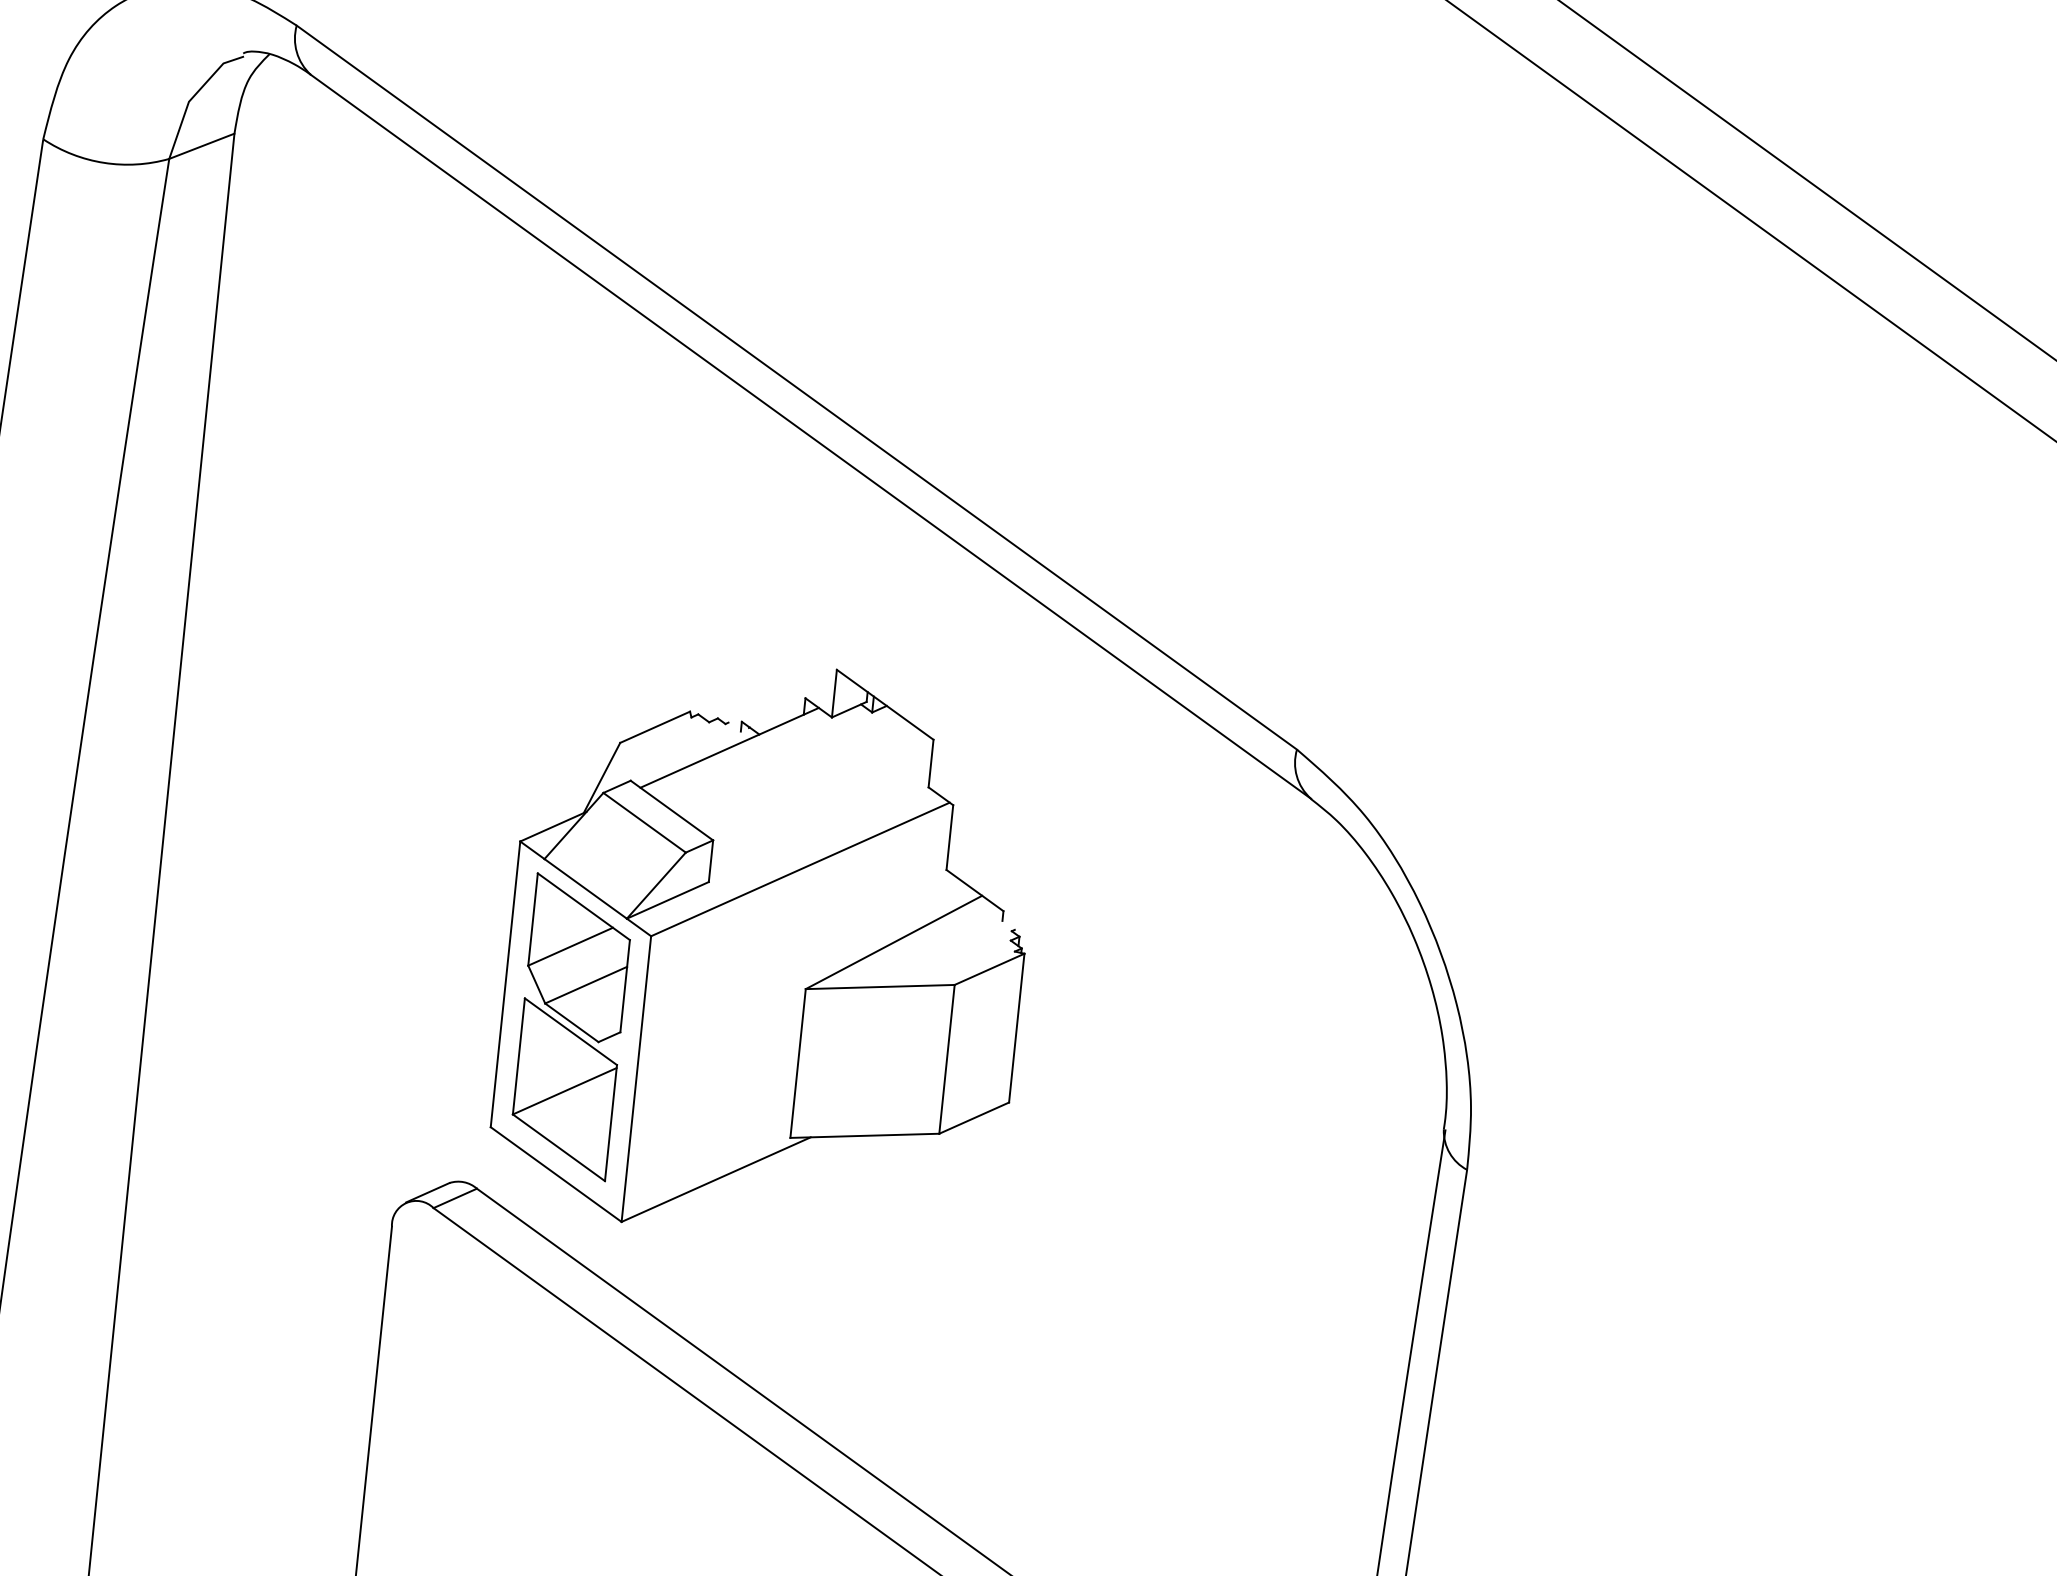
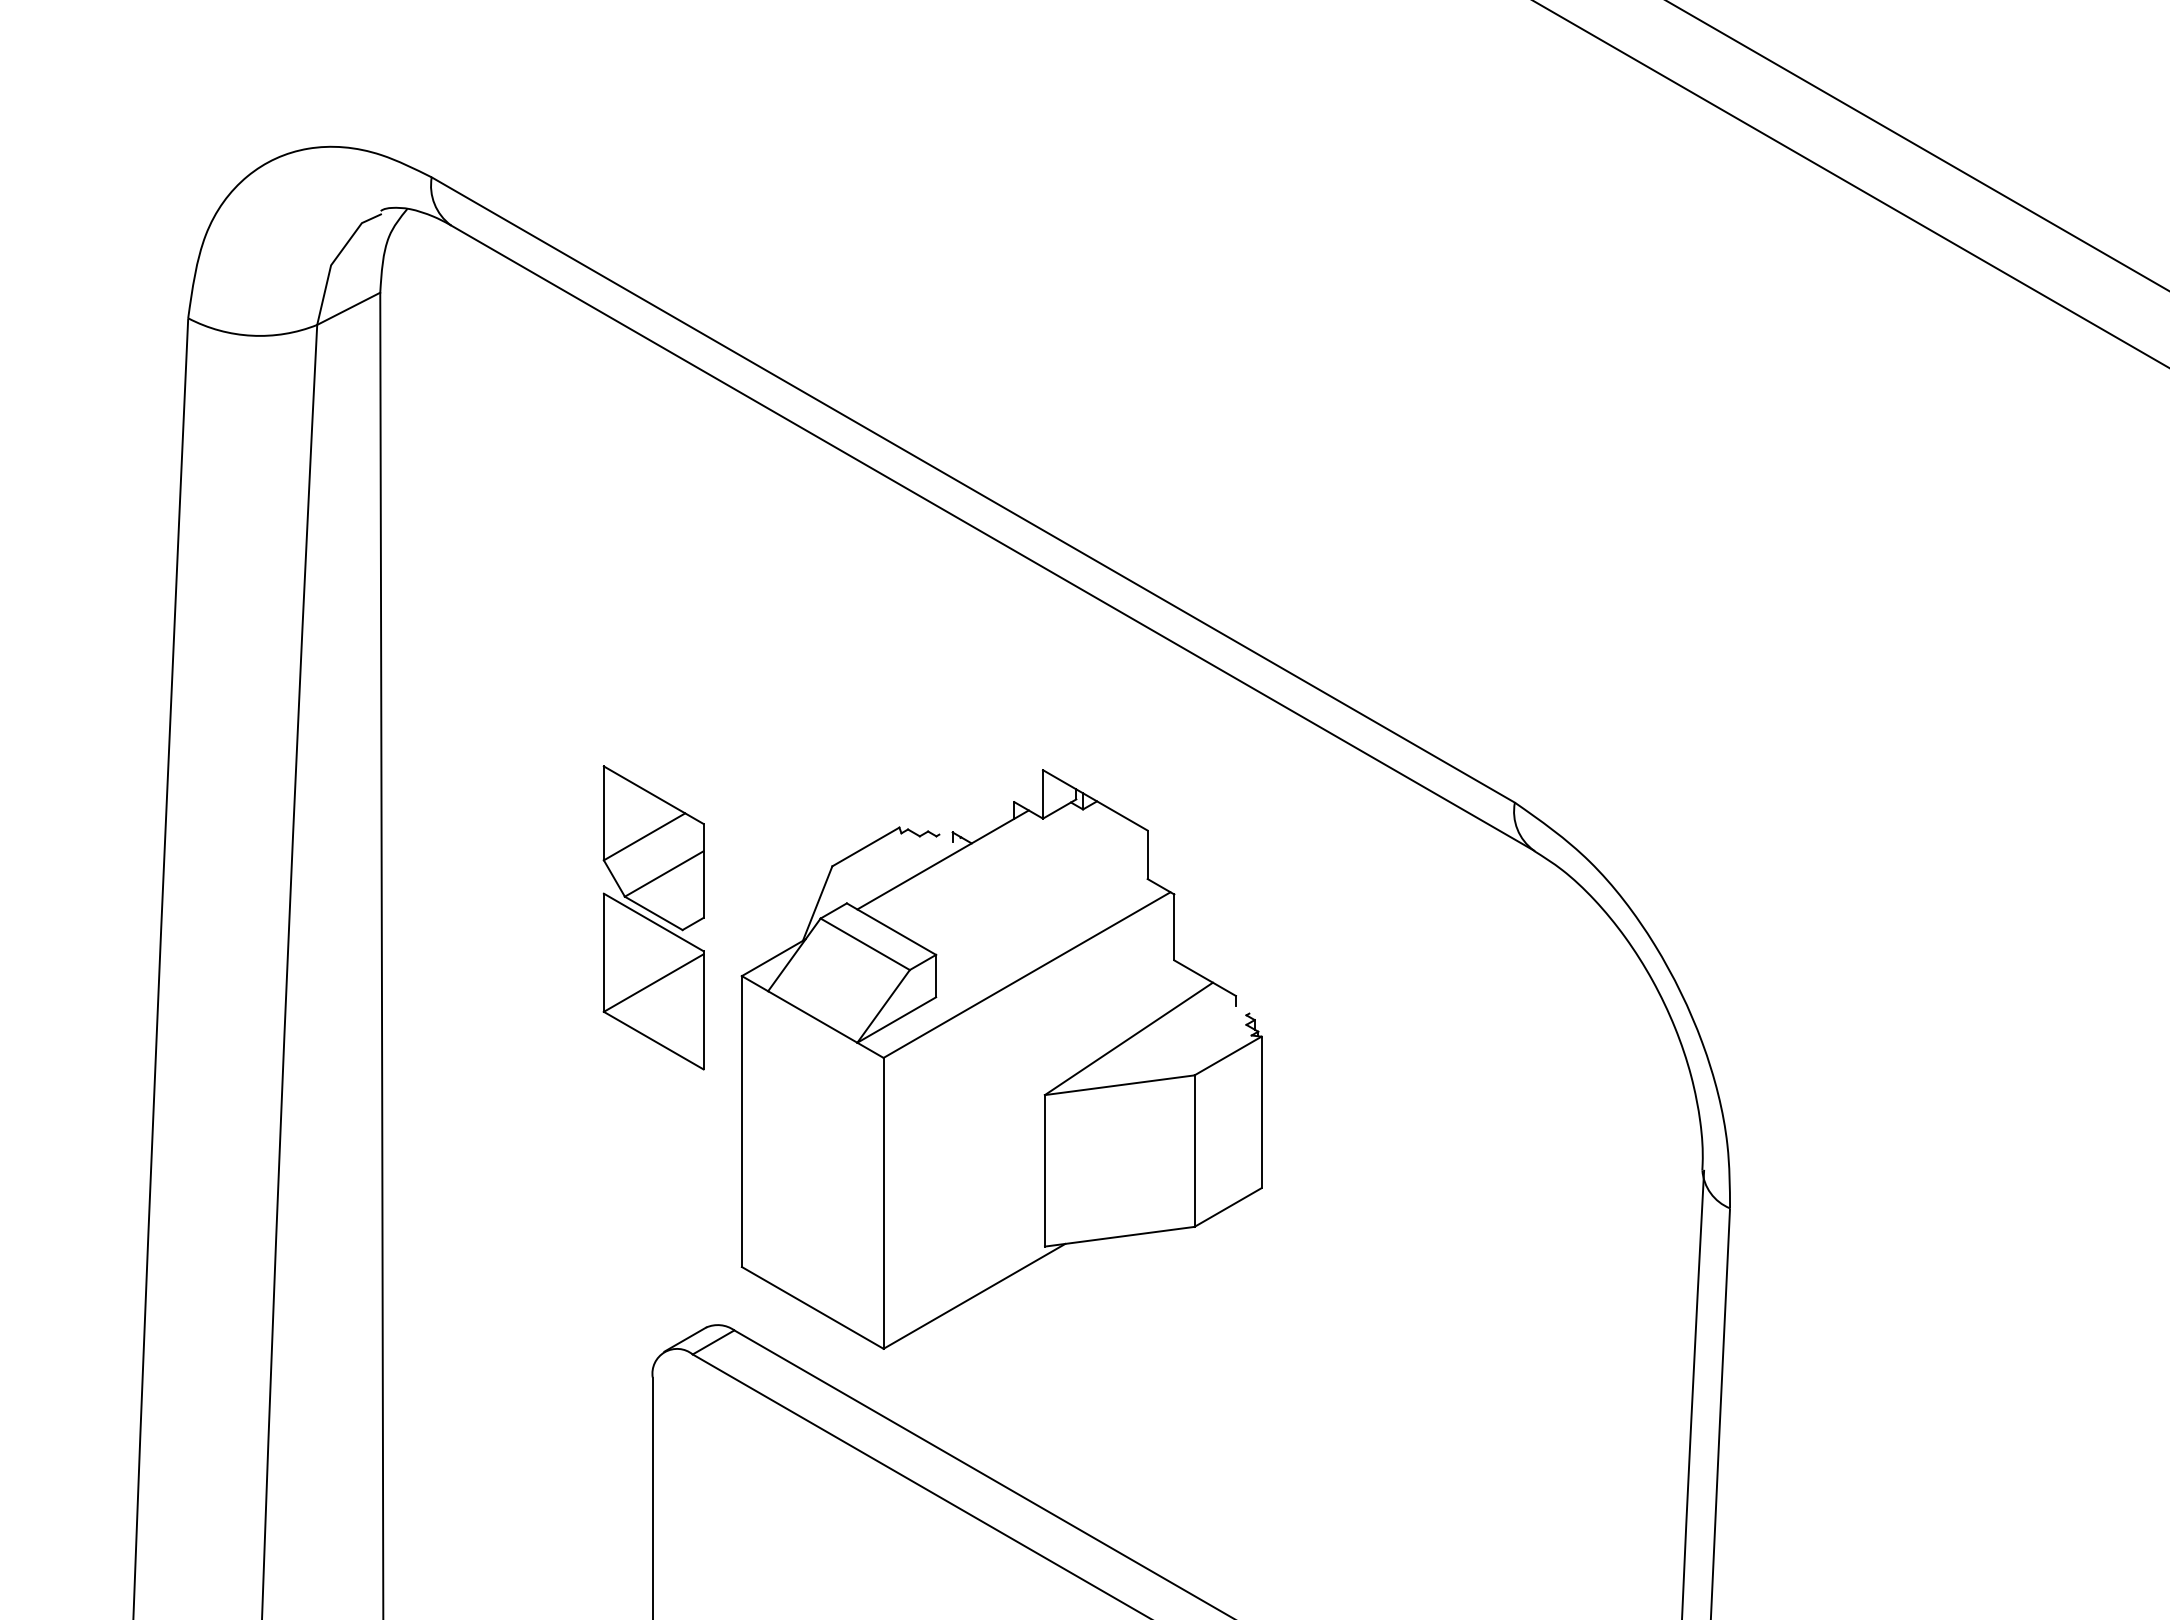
part: (571, 1026) -> (653, 917), moved

